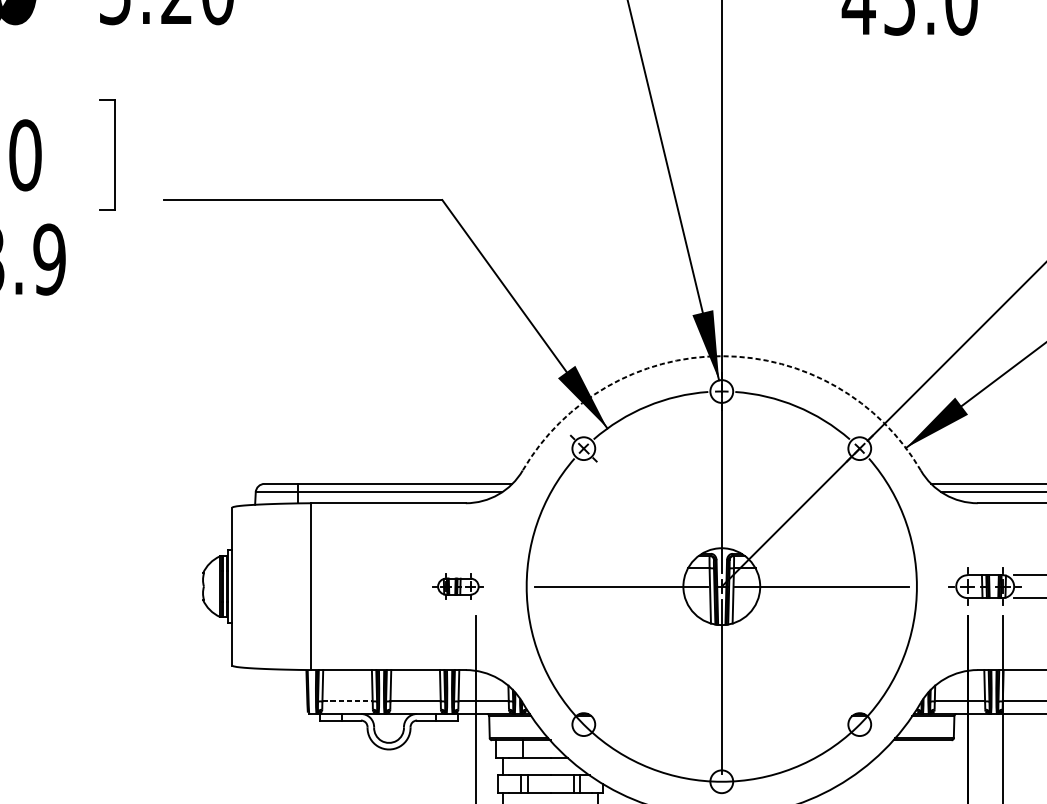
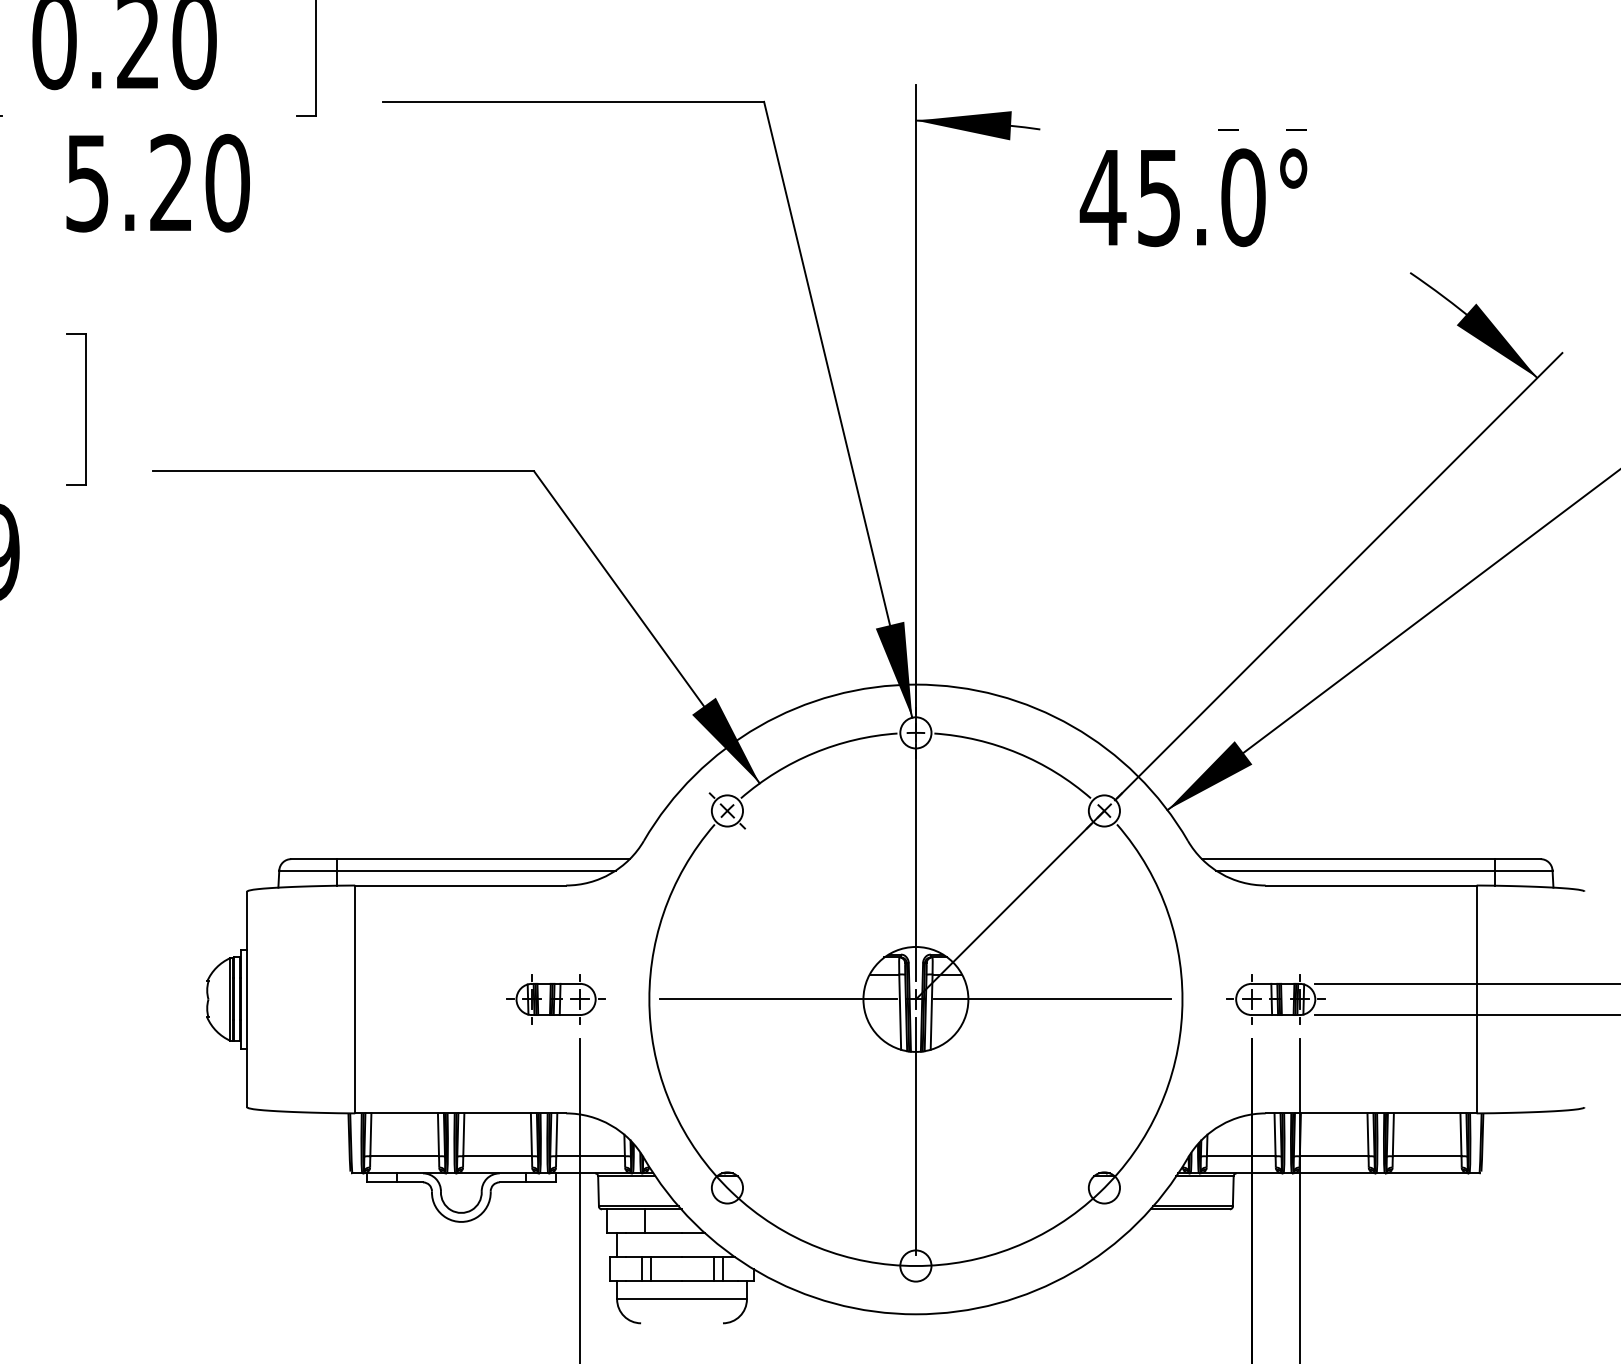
arc: (721, 356) -> (915, 684), dashed -> solid
part: (457, 586) -> (555, 999), size x1.43
line: (348, 701) -> (405, 1156), dashed -> solid

